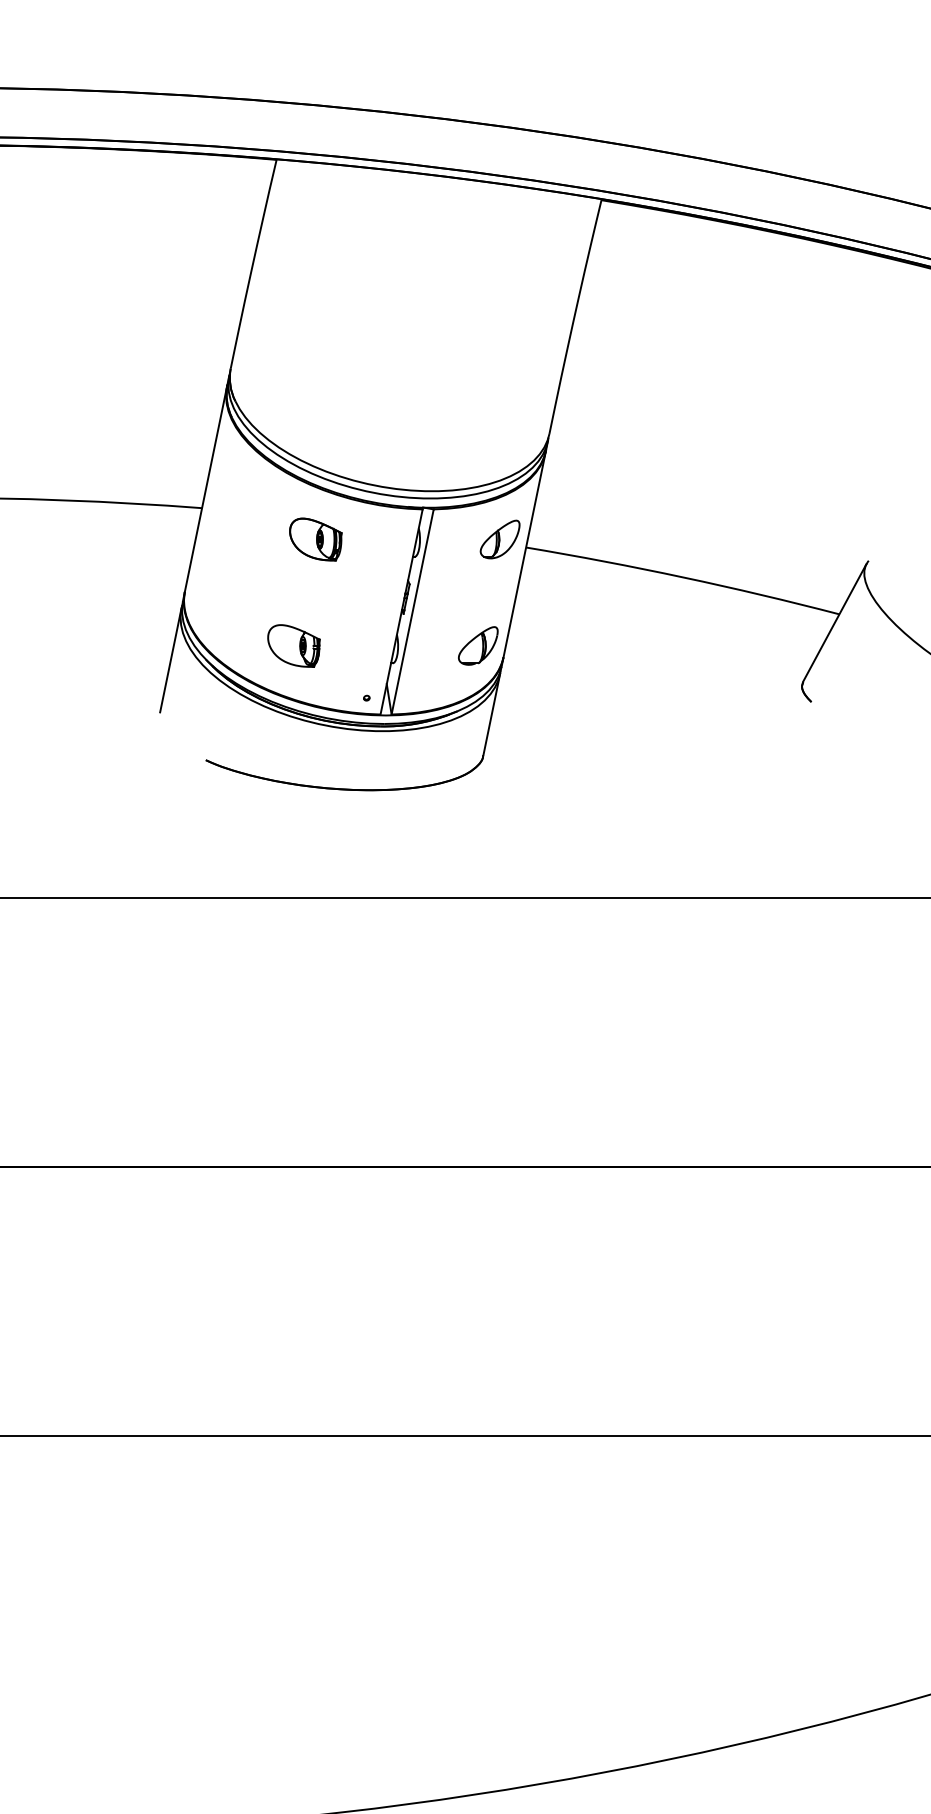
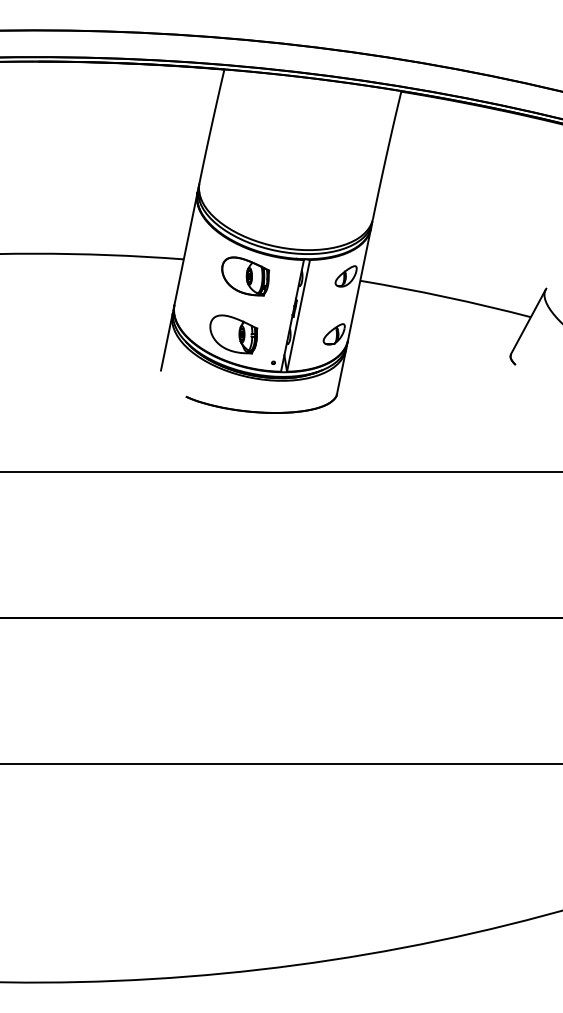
part: (315, 539) -> (245, 276), size x1.67
part: (293, 646) -> (233, 334), size x1.67

